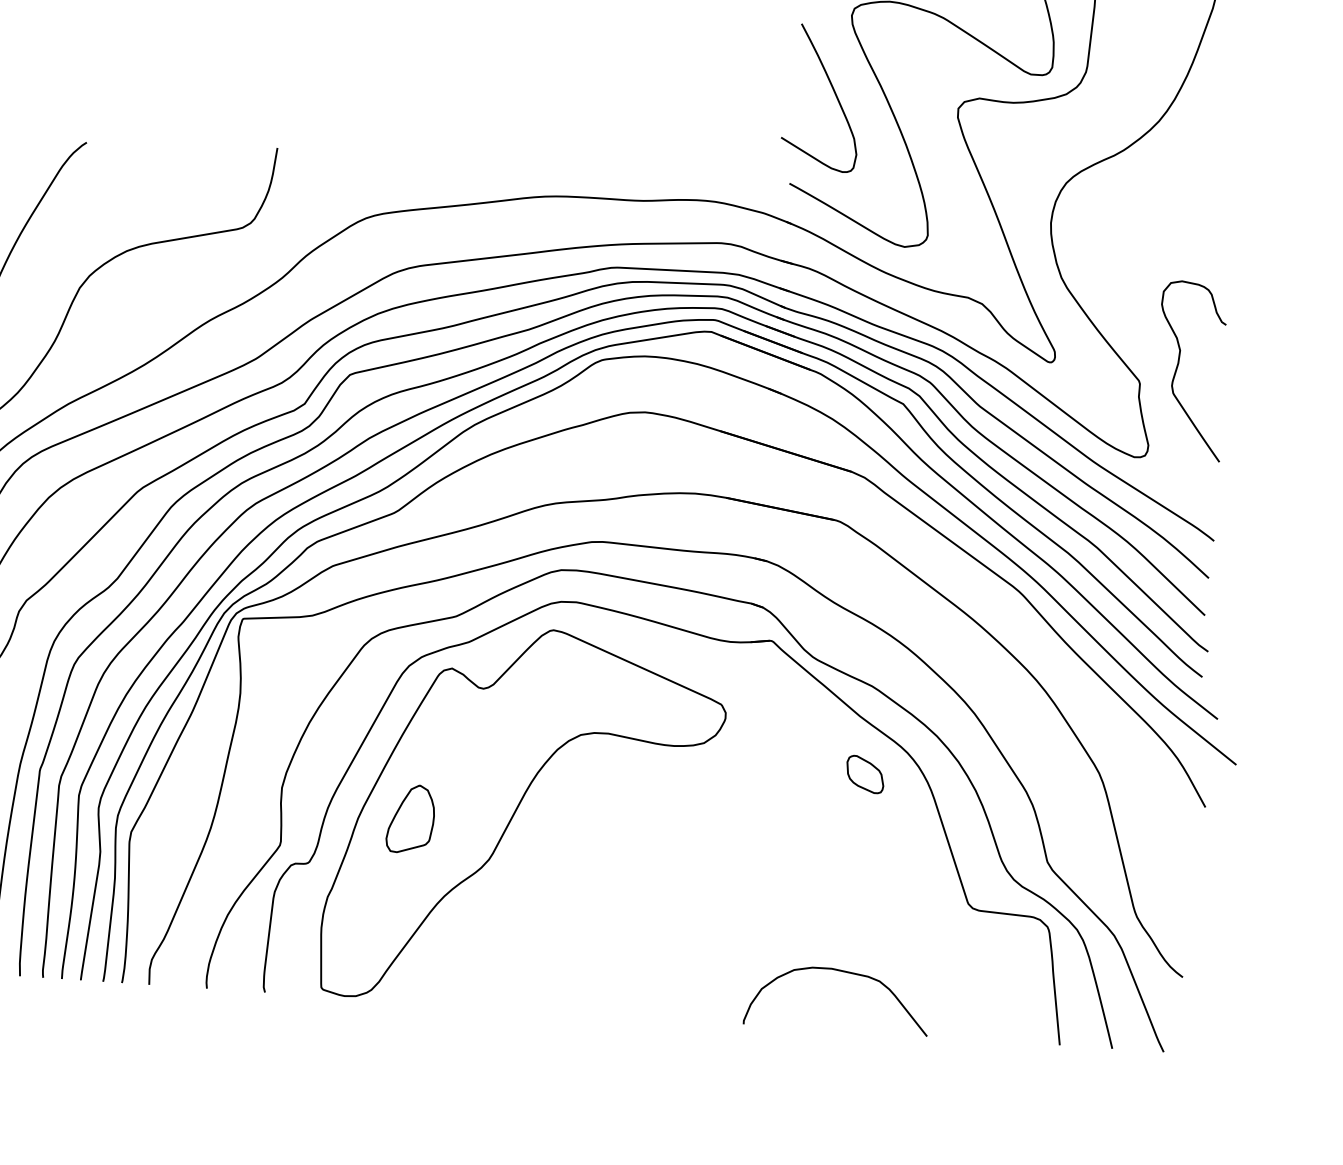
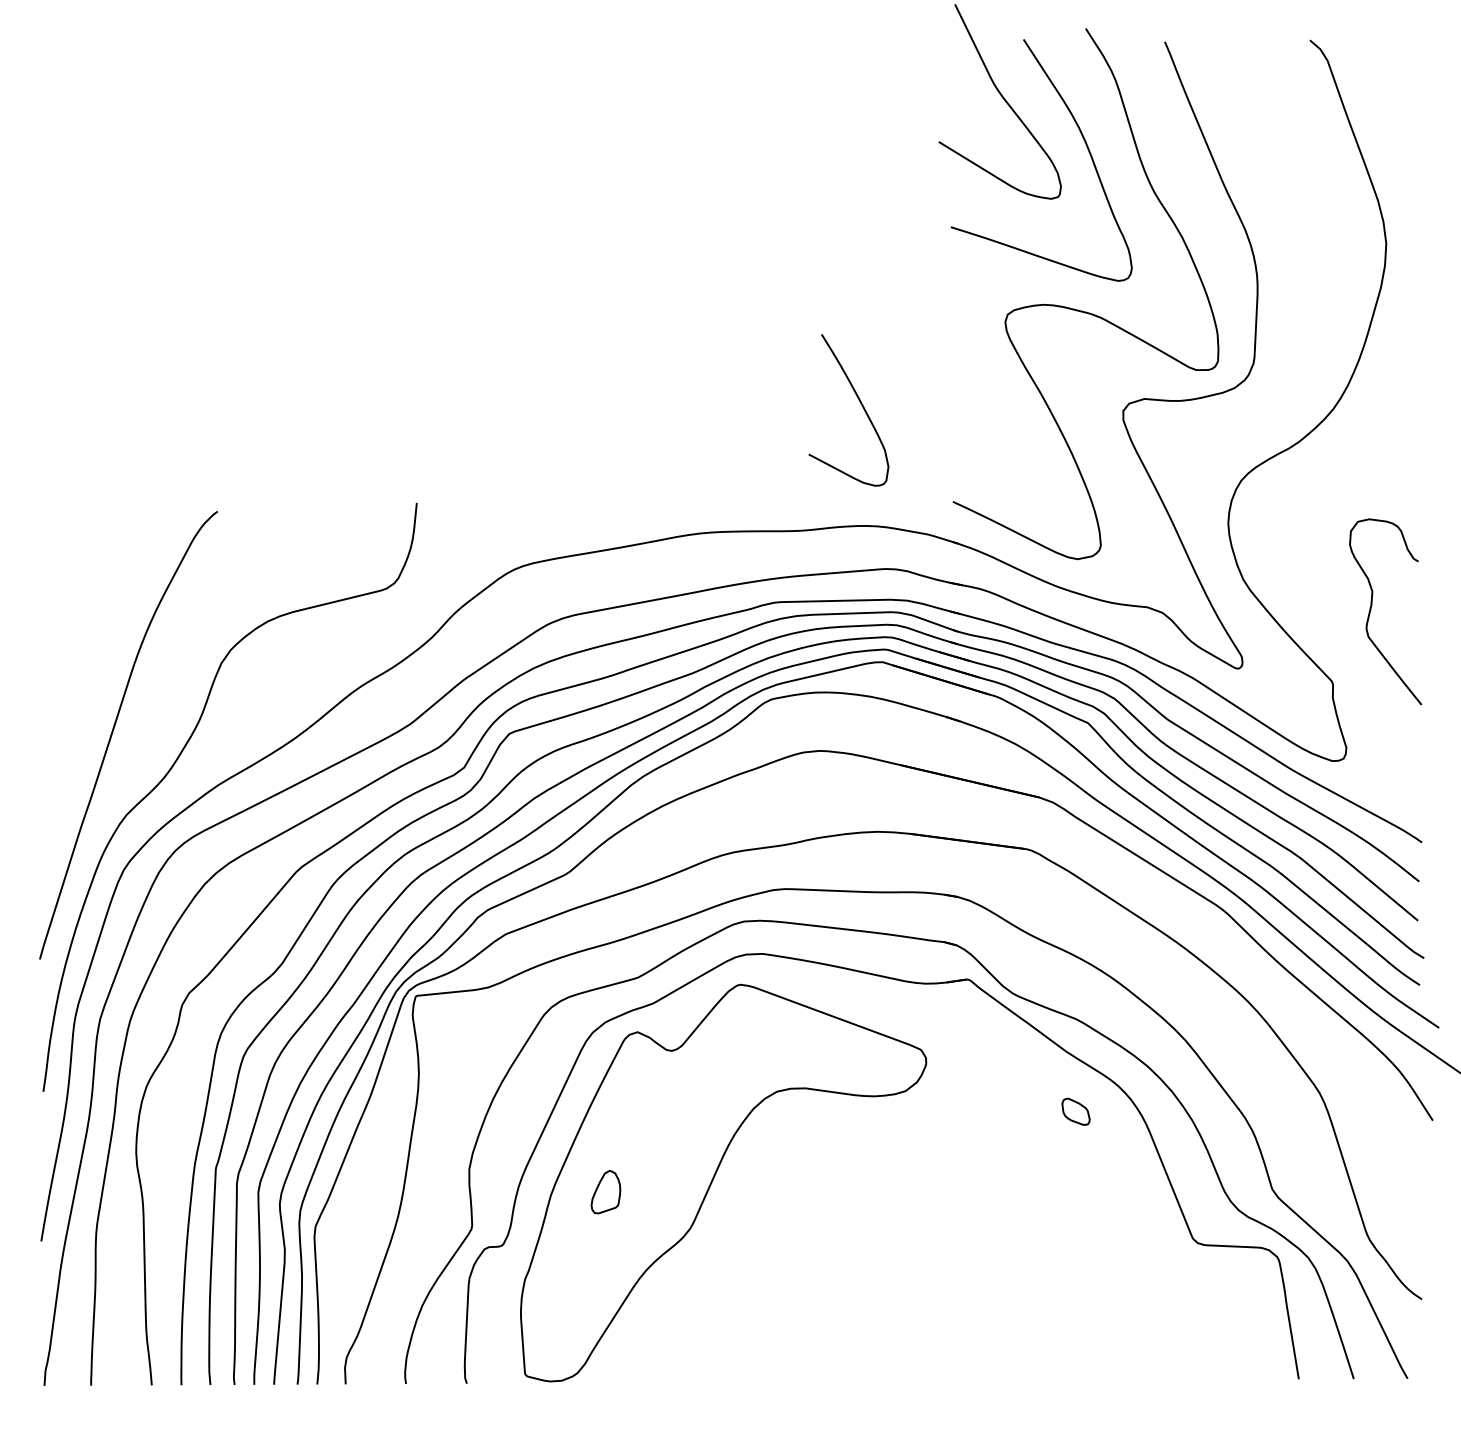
curve: (833, 91) -> (859, 402), moved
curve: (1178, 368) -> (1371, 610), moved
part: (864, 774) -> (1075, 1111), size x0.7
part: (410, 818) -> (605, 1191), size x0.6
curve: (841, 972) -> (1066, 1319), removed

